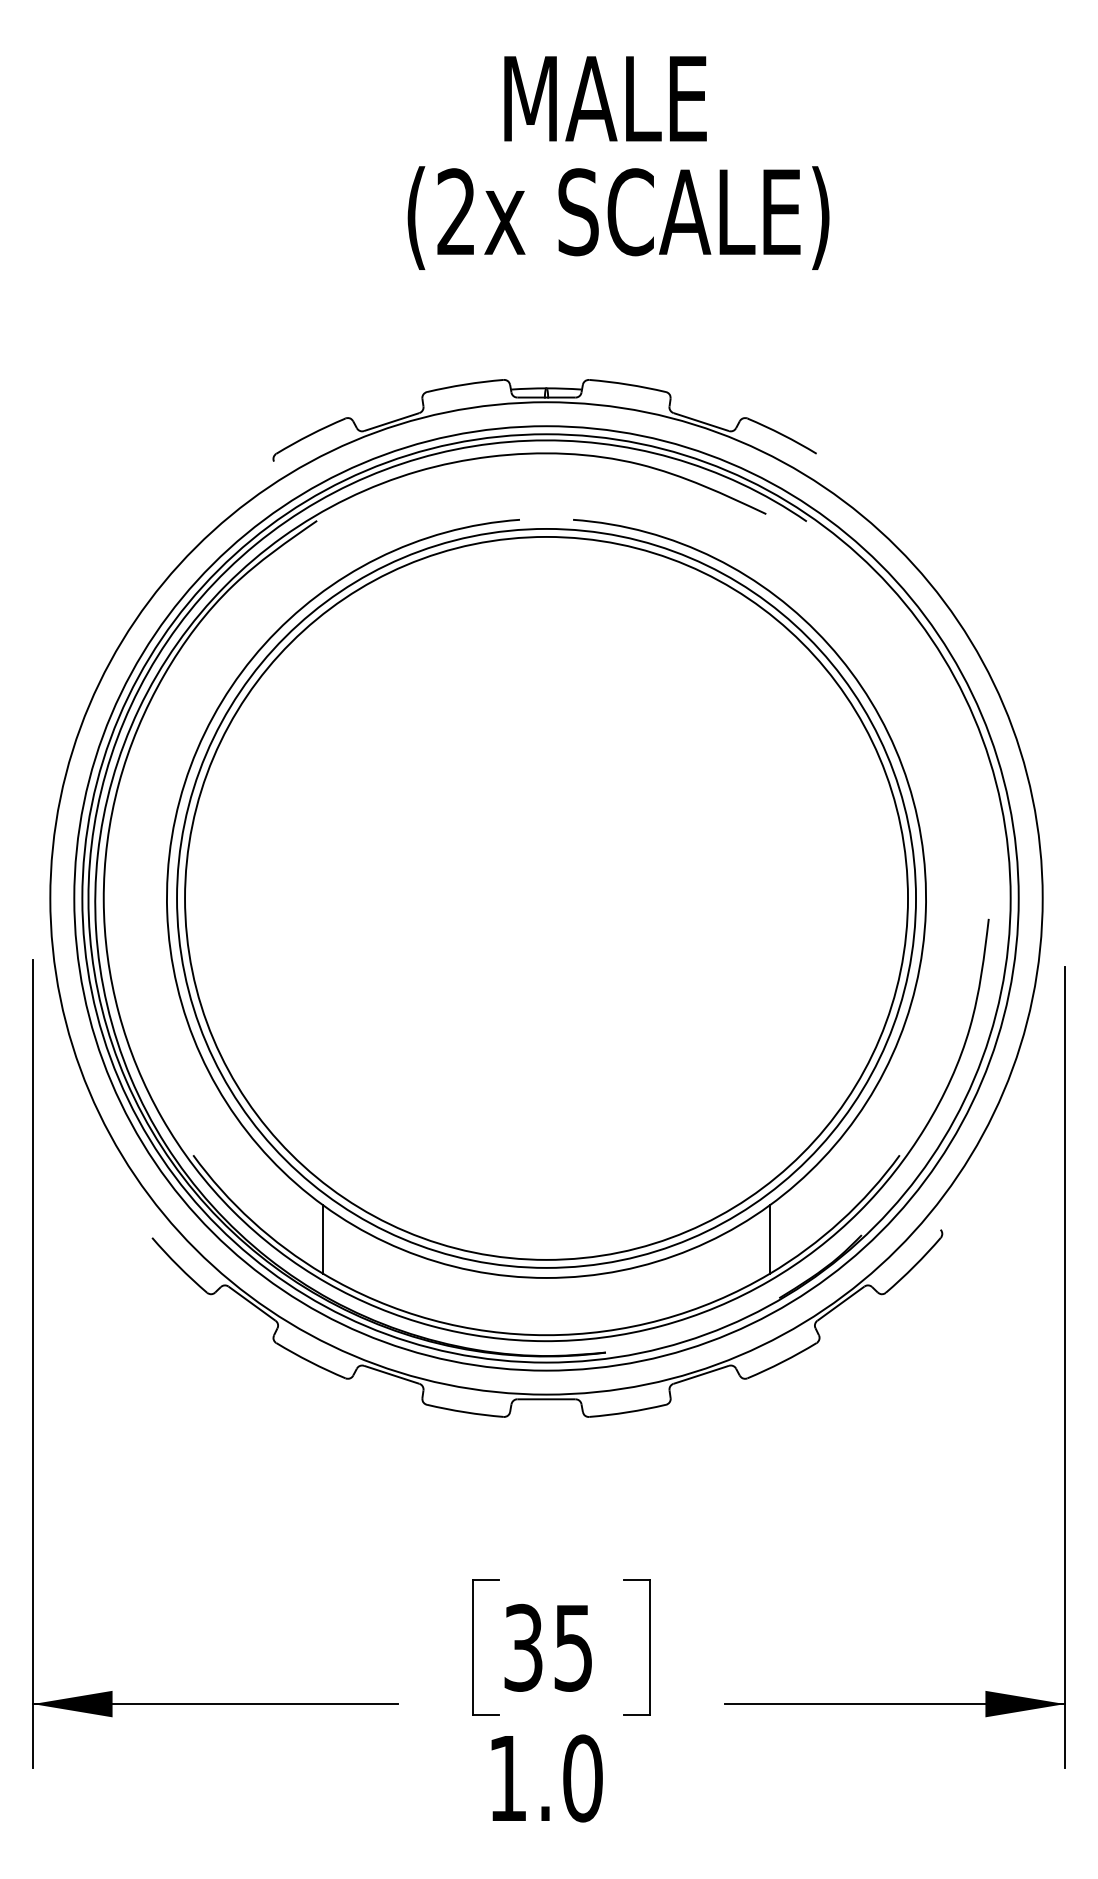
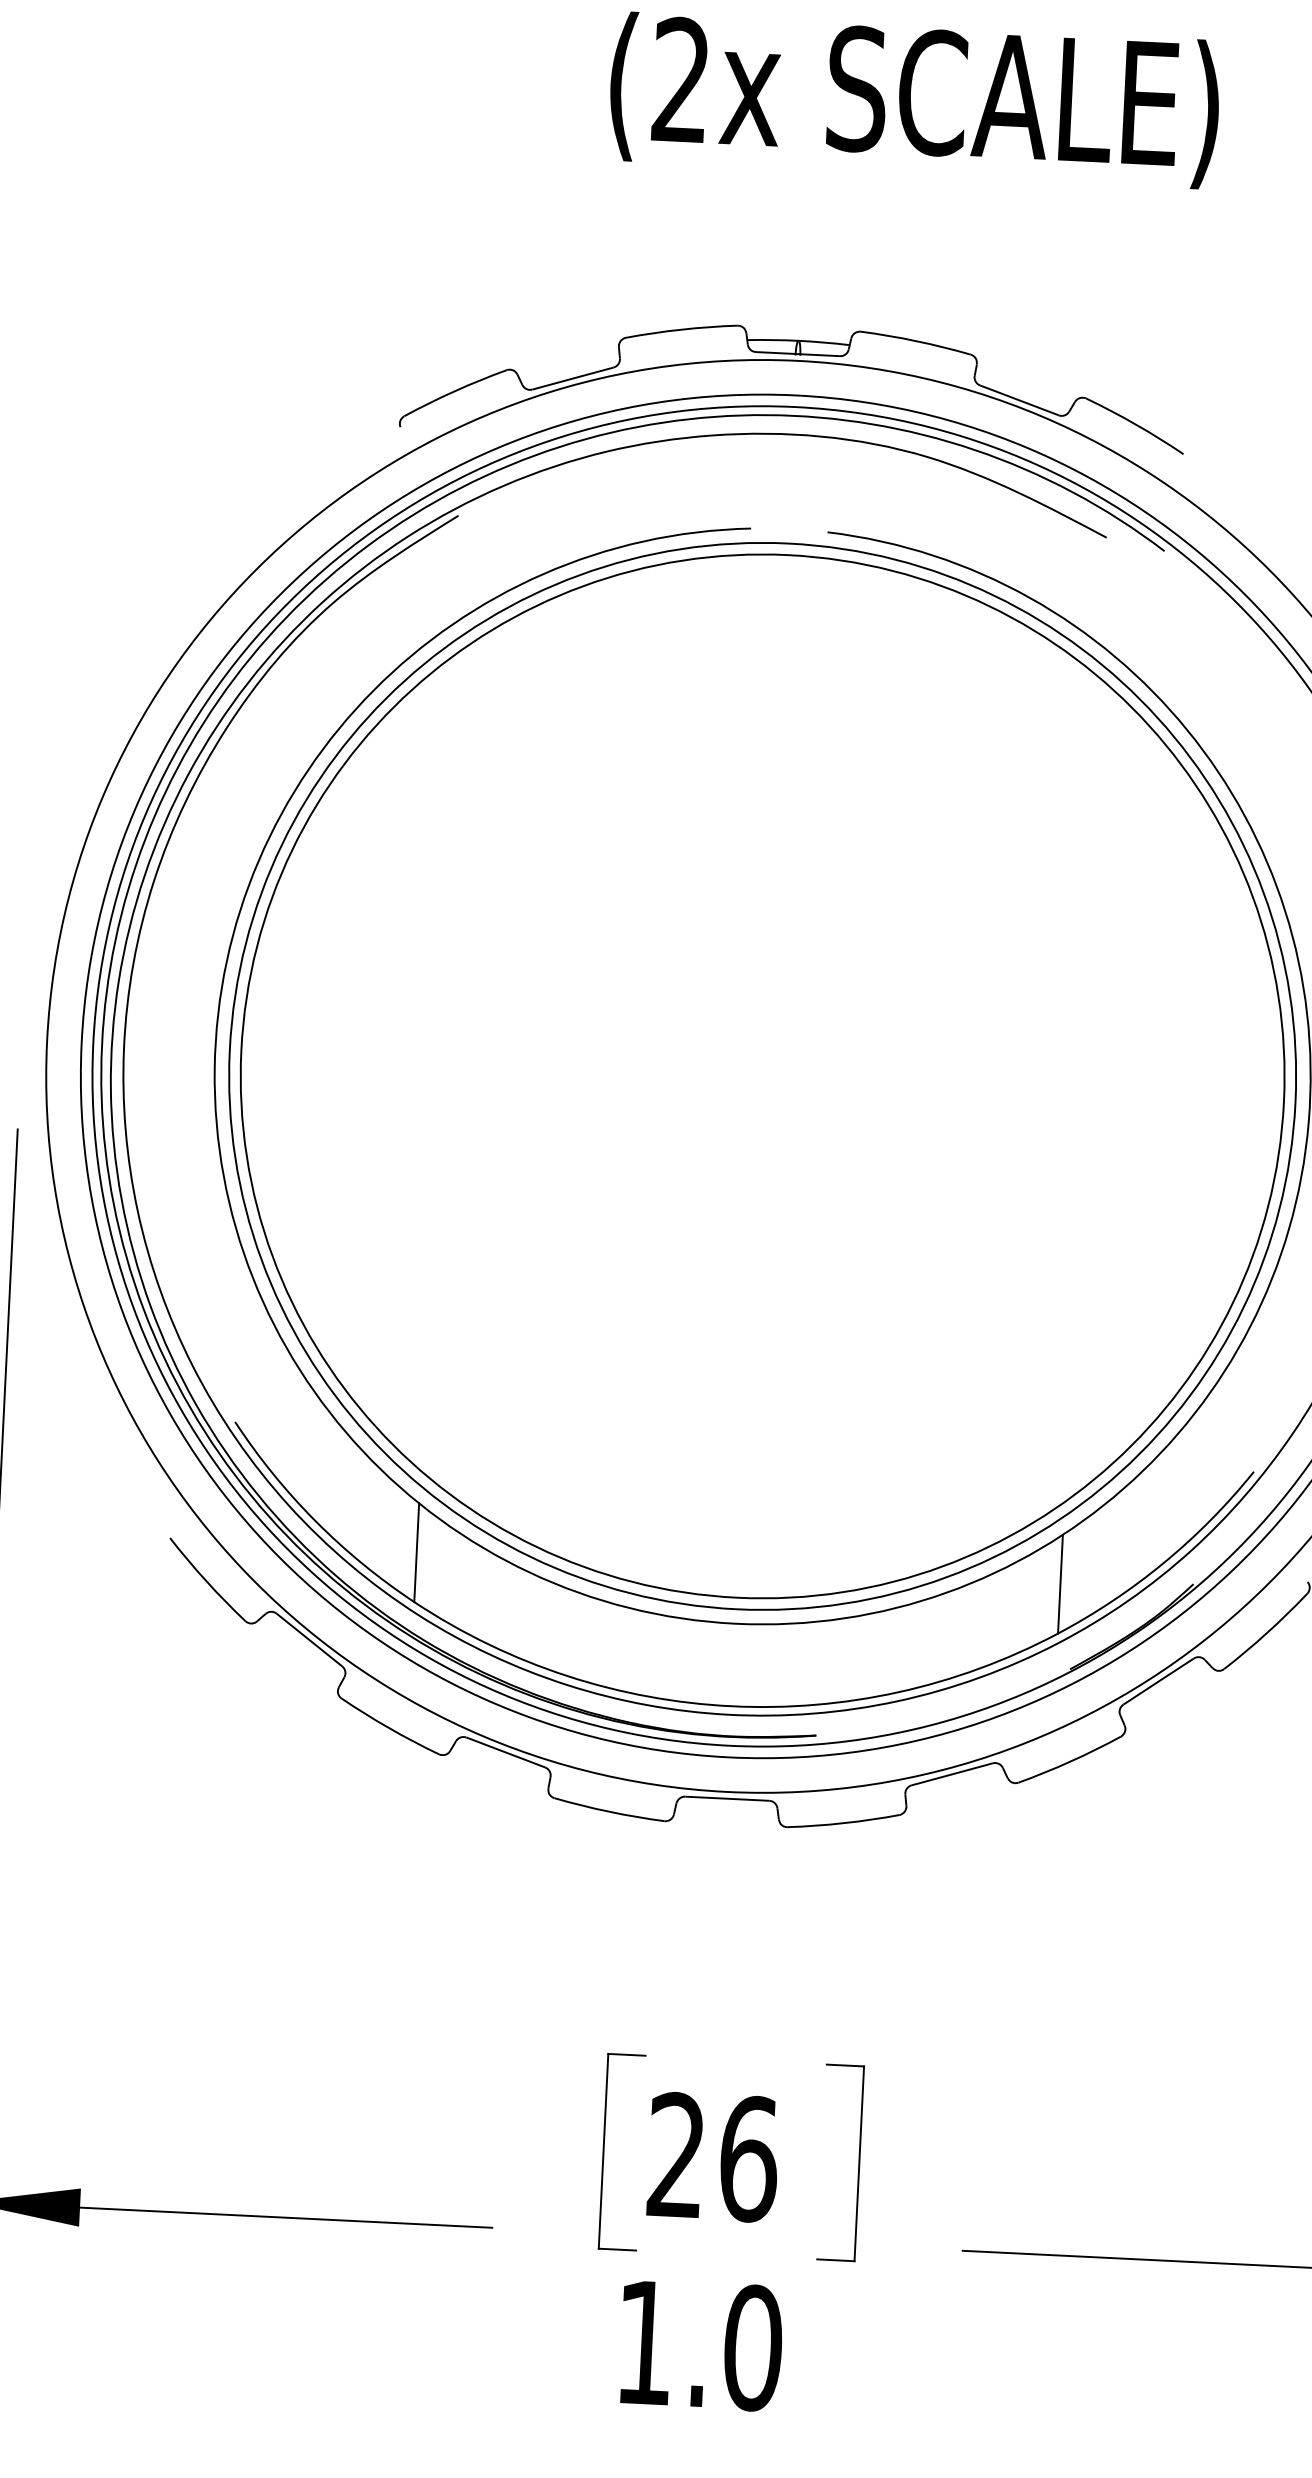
text: (548, 1647) -> (712, 2156), 35 -> 26

